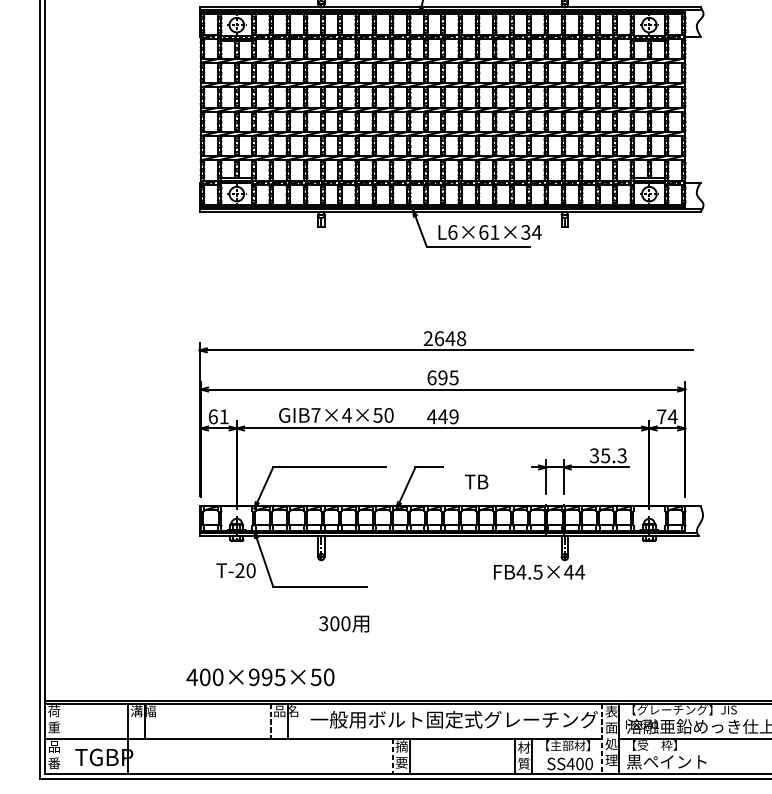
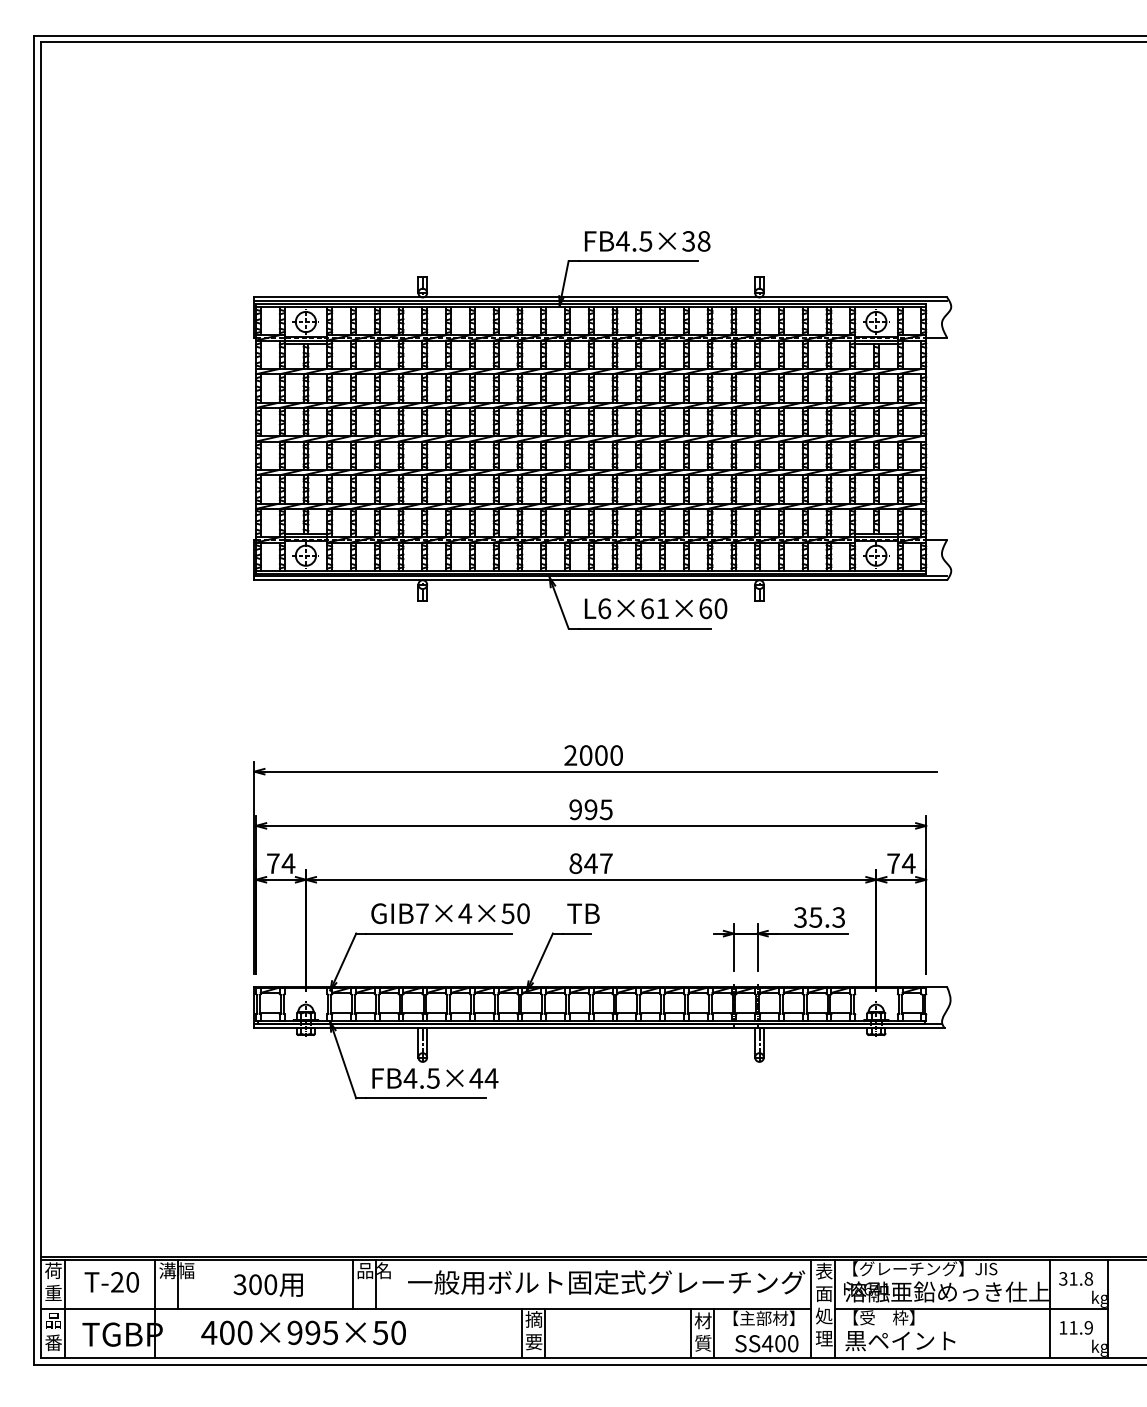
text: (531, 232) -> (713, 608), L6×61×34 -> L6×61×60
text: (450, 338) -> (601, 755), 2648 -> 2000
text: (431, 377) -> (575, 809), 695 -> 995
text: (336, 415) -> (450, 913), moved
text: (219, 416) -> (281, 863), 61 -> 74
text: (442, 416) -> (590, 863), 449 -> 847
text: (476, 481) -> (583, 913), moved
text: (235, 570) -> (111, 1282), moved
text: (539, 572) -> (435, 1078), moved
text: (343, 623) -> (267, 1284), moved
text: (260, 677) -> (303, 1332), moved
line: (270, 721) -> (352, 1285), dashed -> solid
line: (62, 739) -> (64, 1309), added
line: (602, 739) -> (811, 1309), dashed -> solid
line: (392, 757) -> (521, 1334), dashed -> solid

